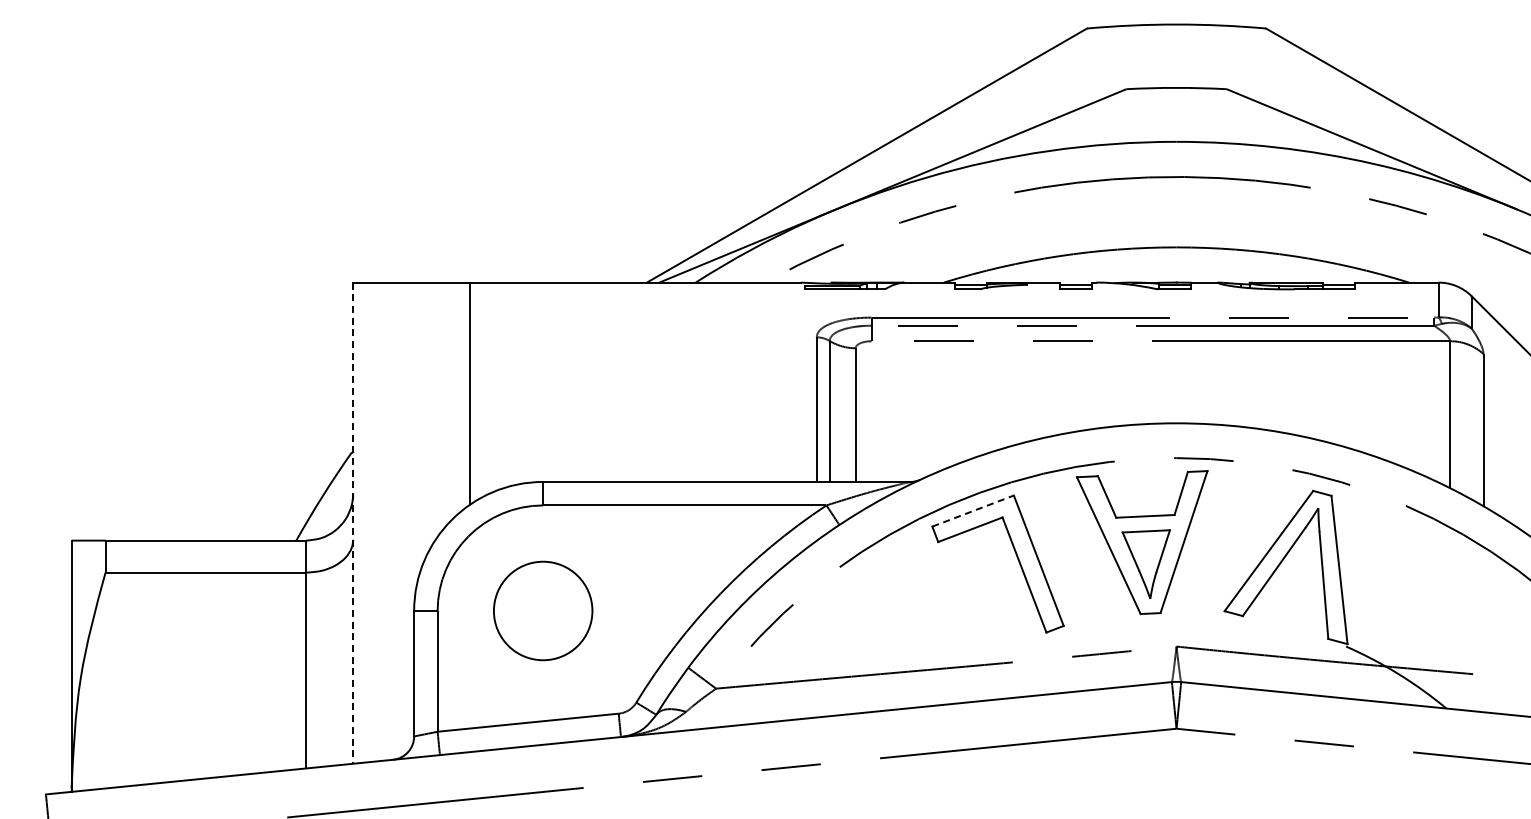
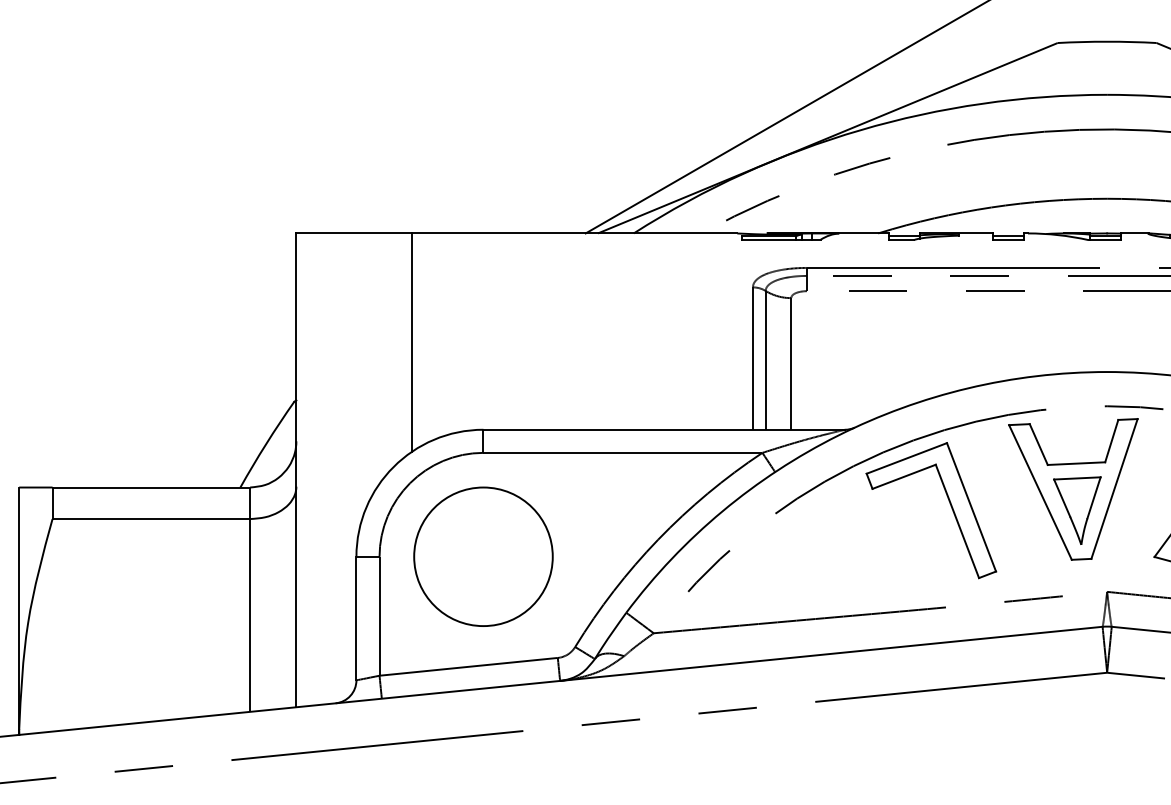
line: (973, 511) -> (907, 458), dashed -> solid
line: (353, 523) -> (296, 470), dashed -> solid
circle: (542, 610) -> (482, 556), size x1.43

